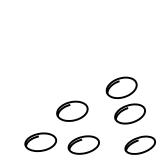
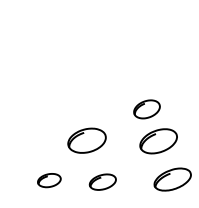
part: (121, 87) -> (146, 109), size x0.7
part: (40, 142) -> (49, 180), size x0.6
part: (83, 145) -> (102, 182), size x0.7

